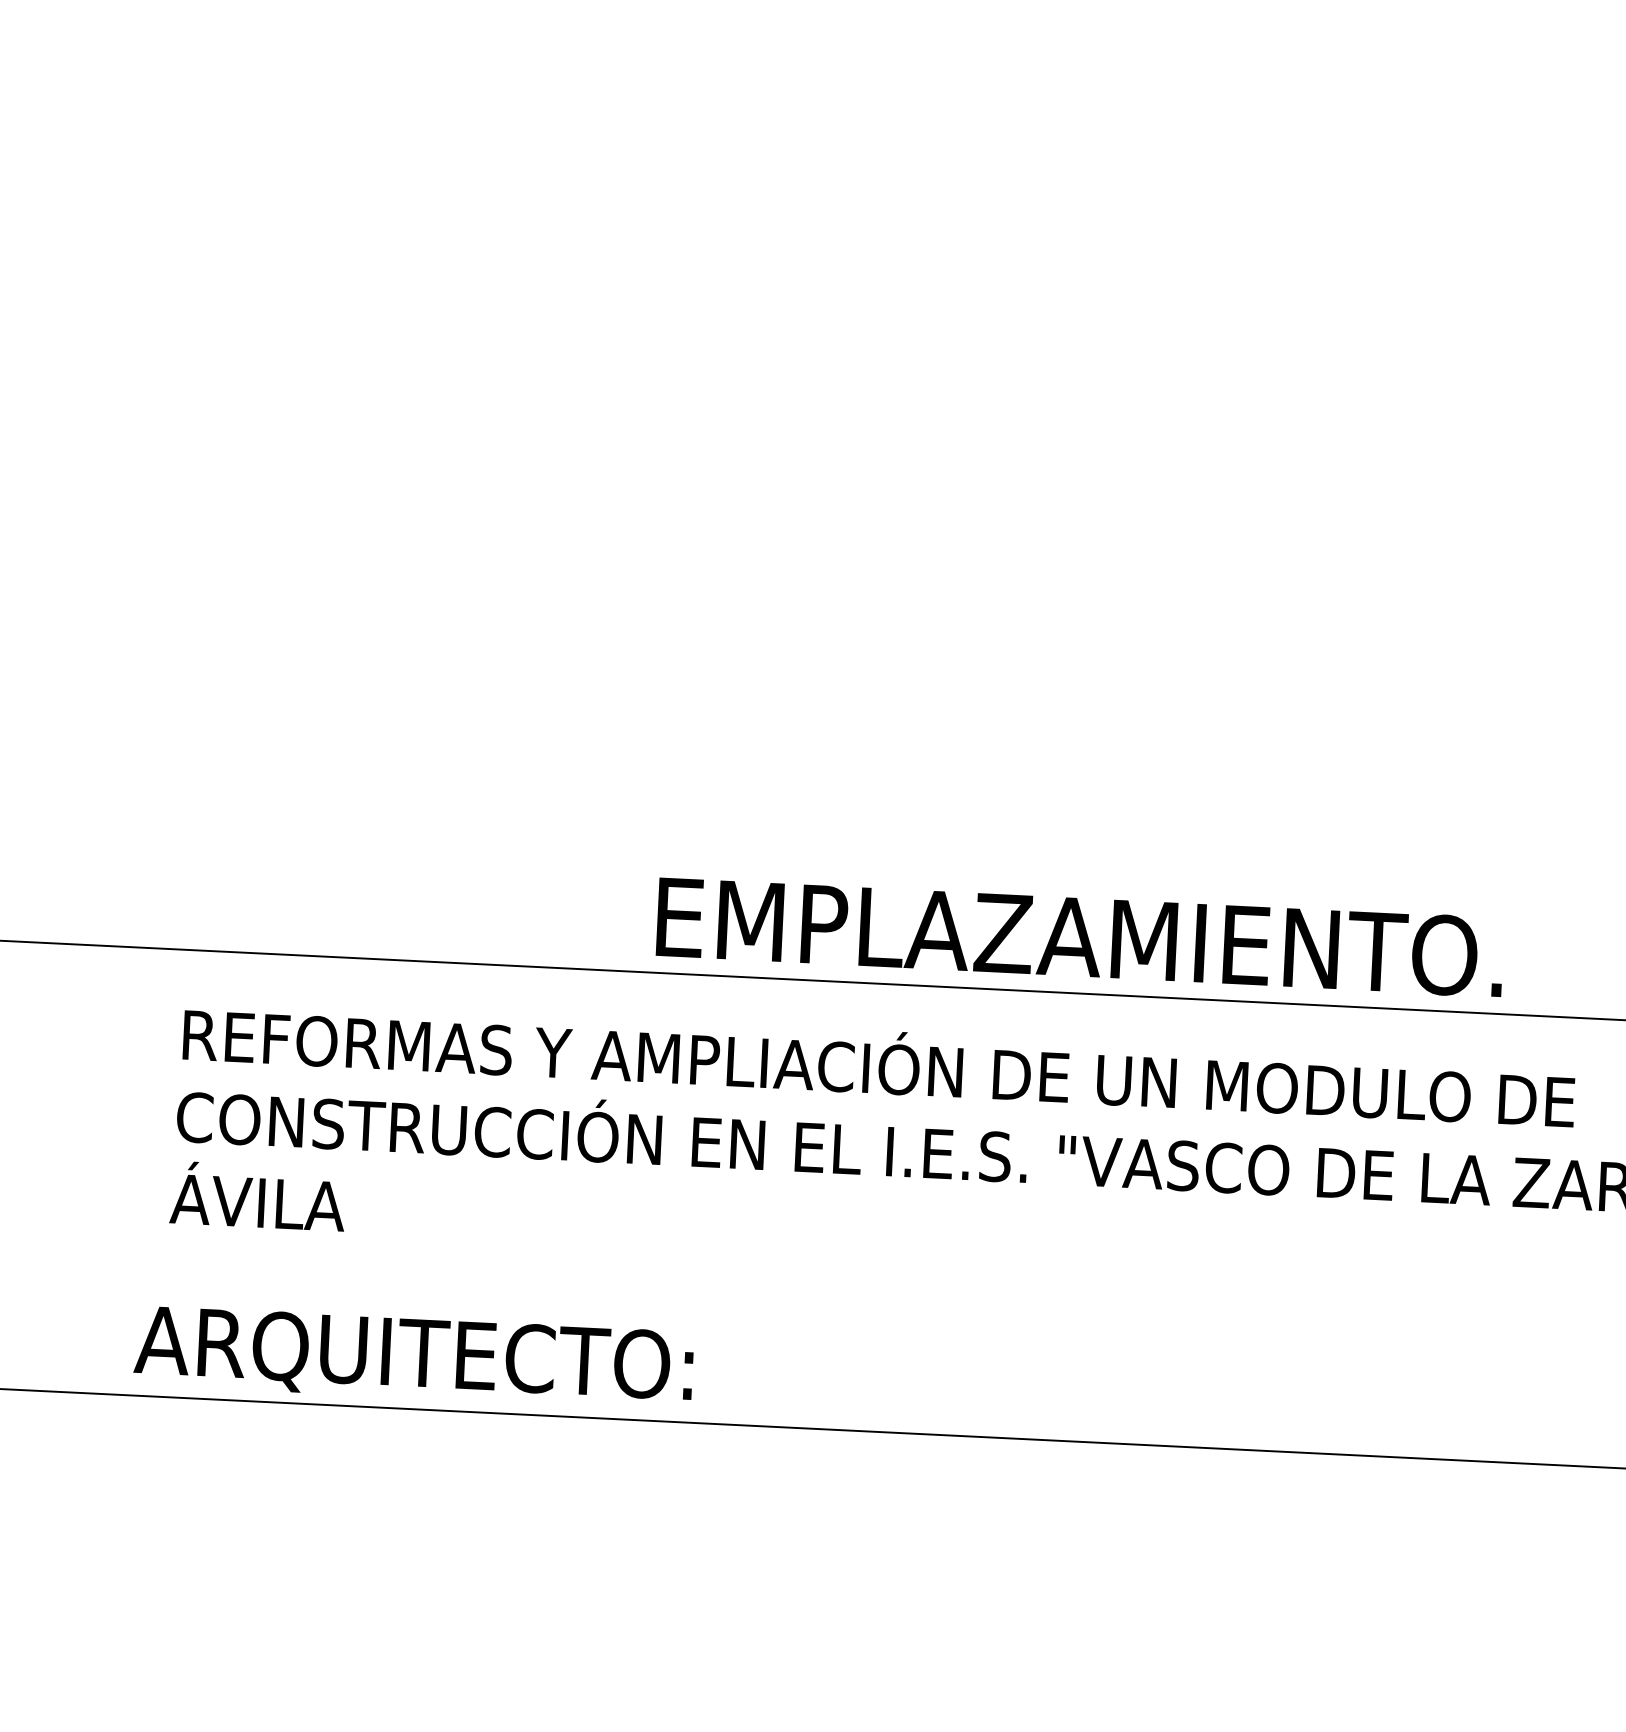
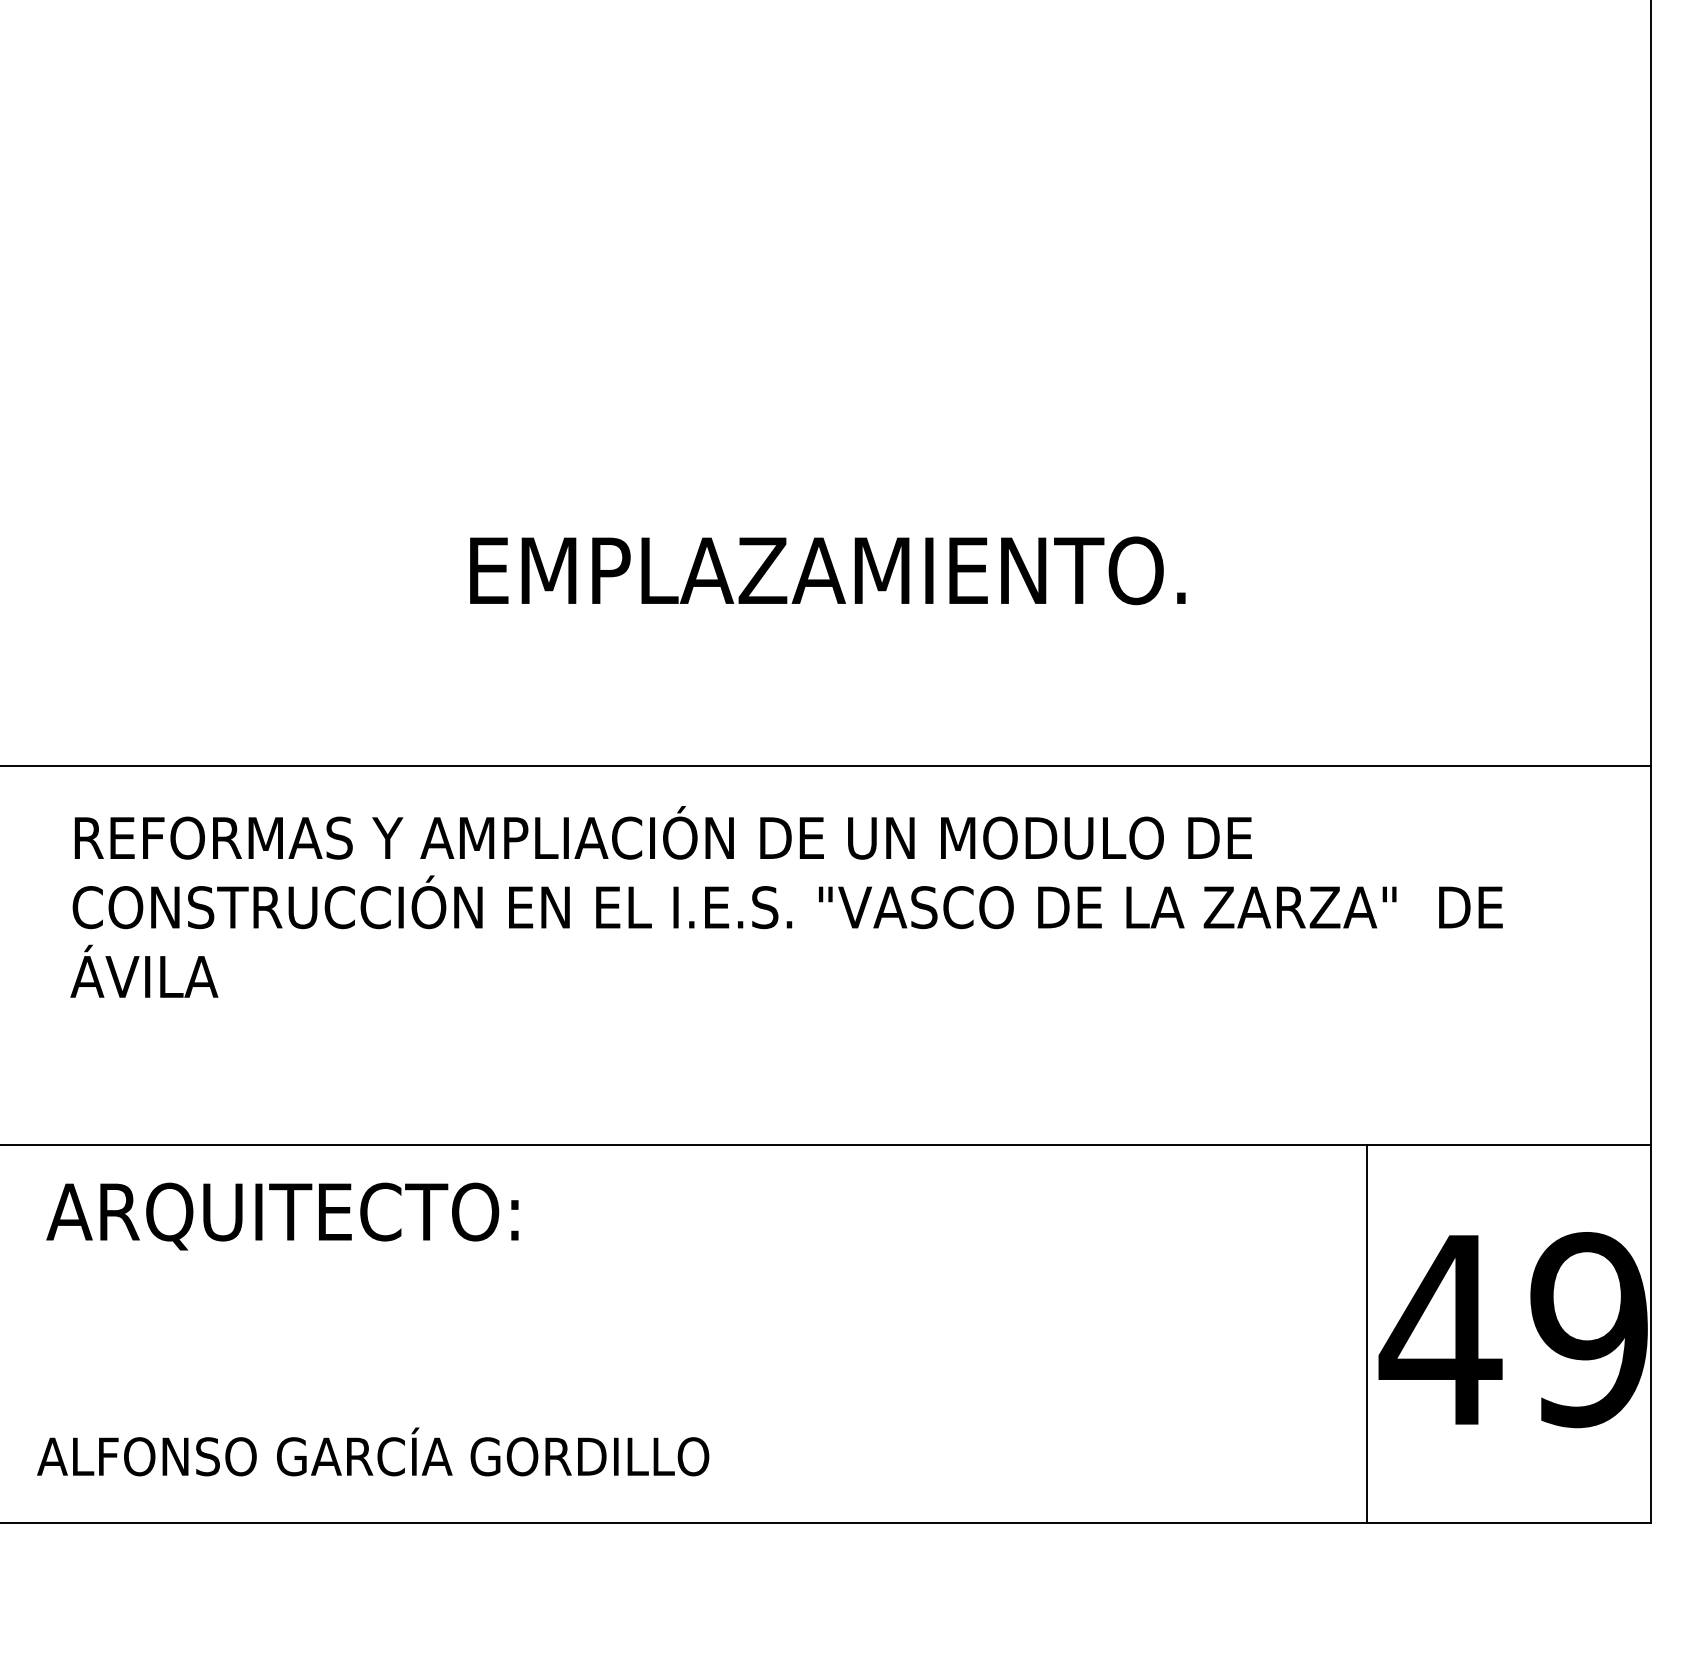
text: (1079, 936) -> (827, 570), moved
text: (413, 1358) -> (282, 1216), moved

